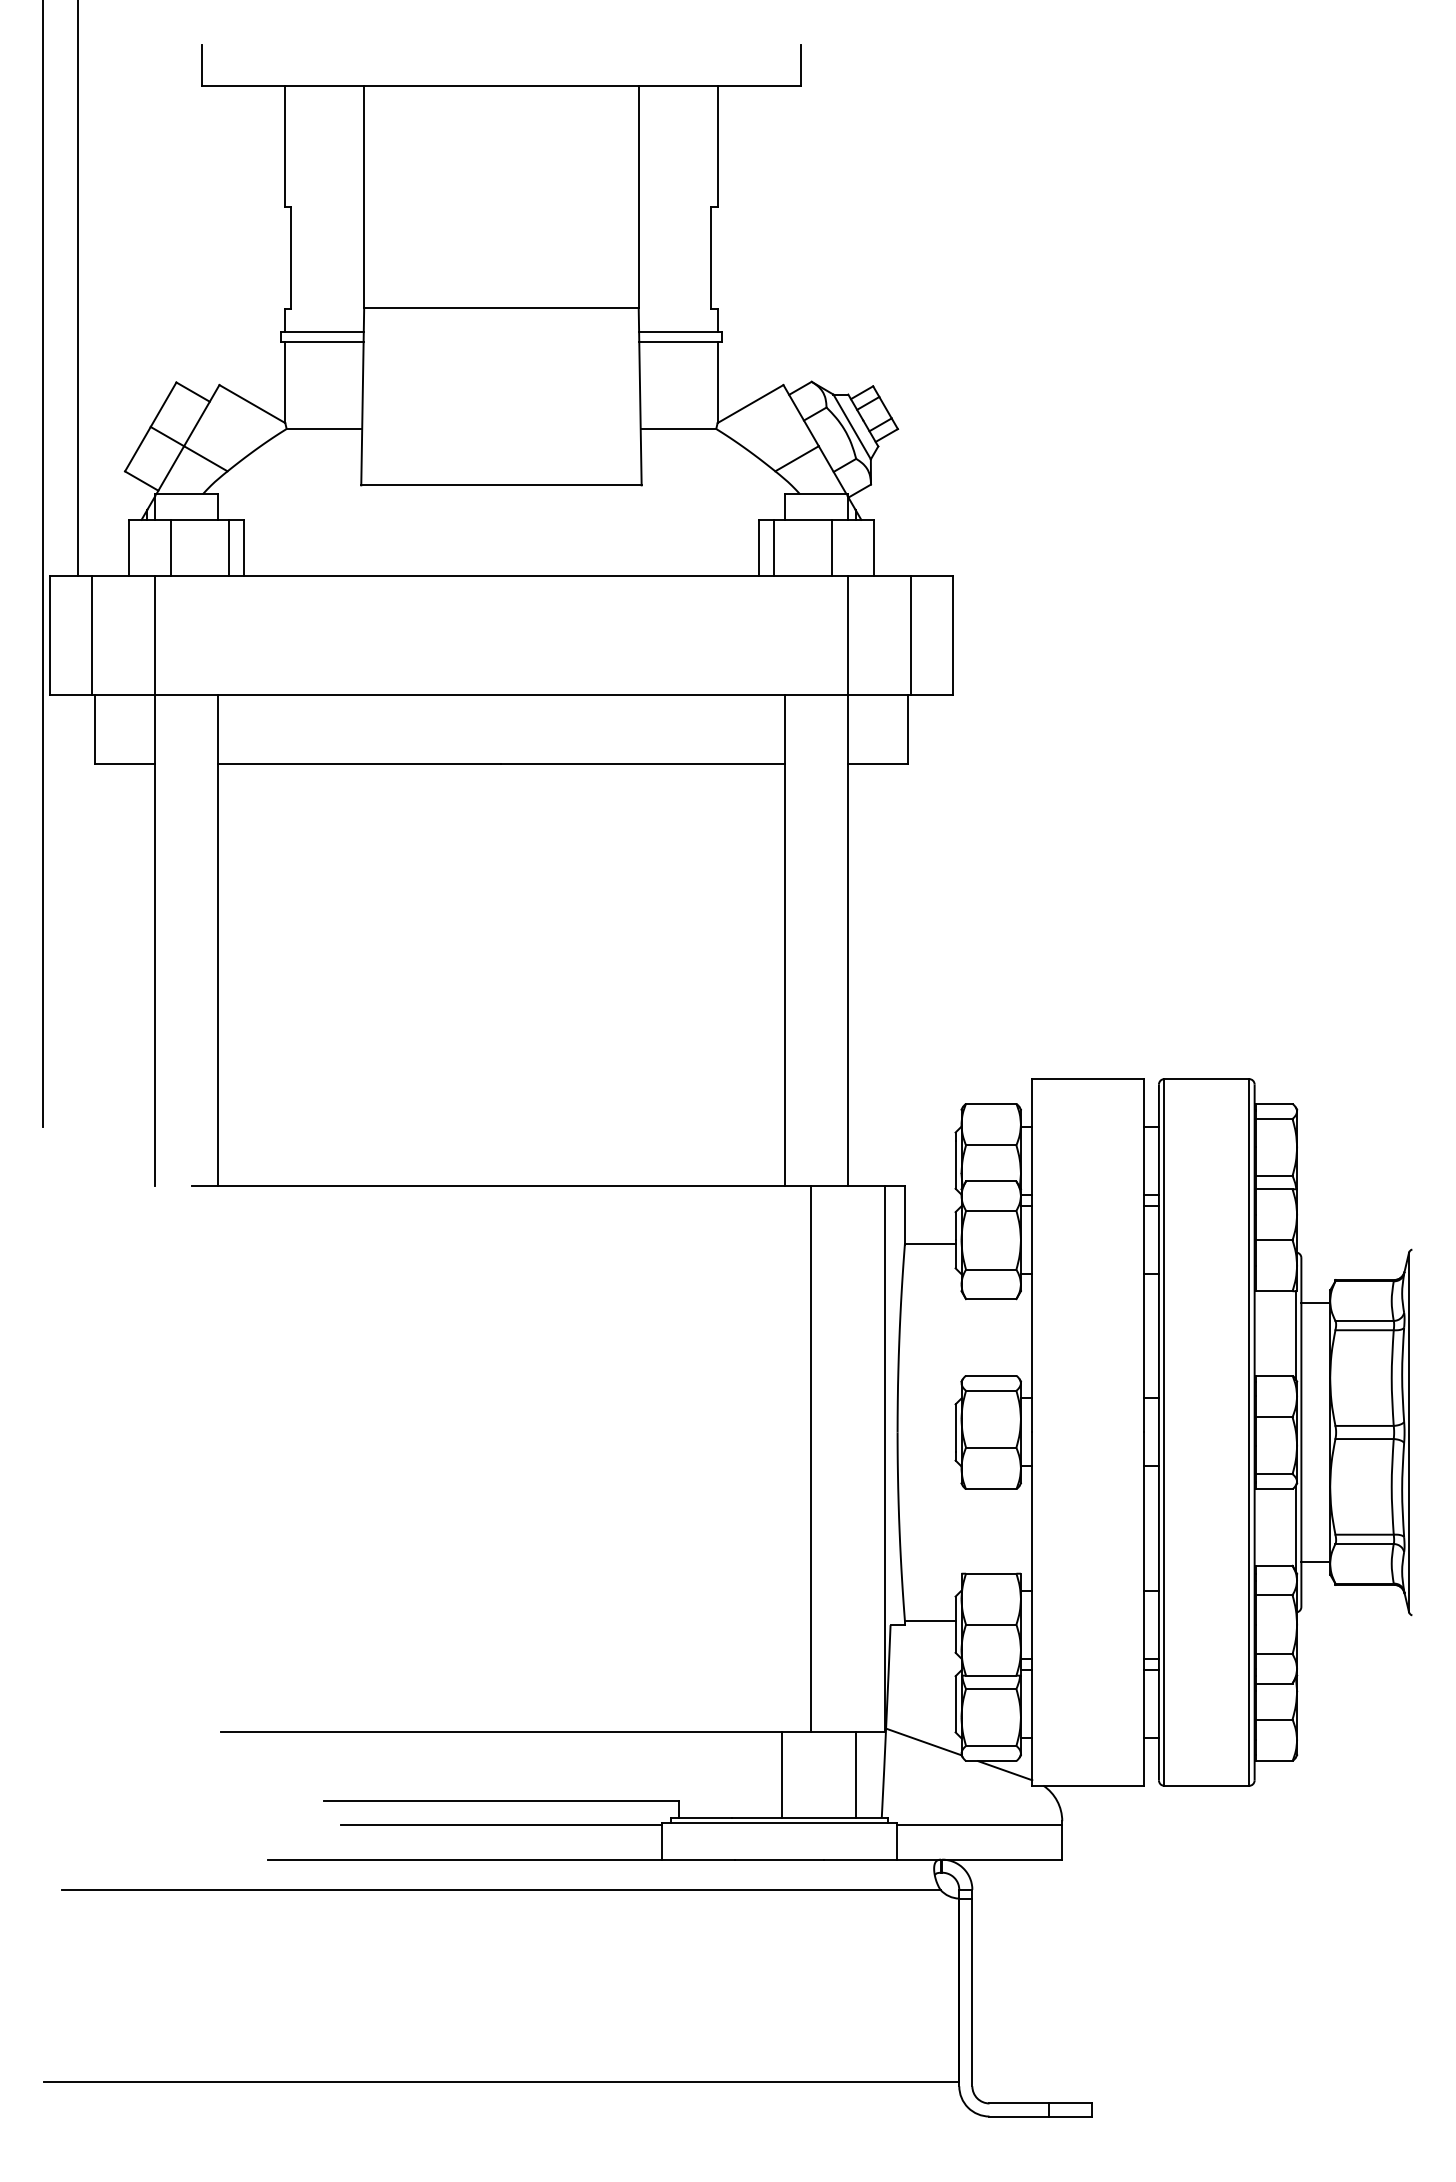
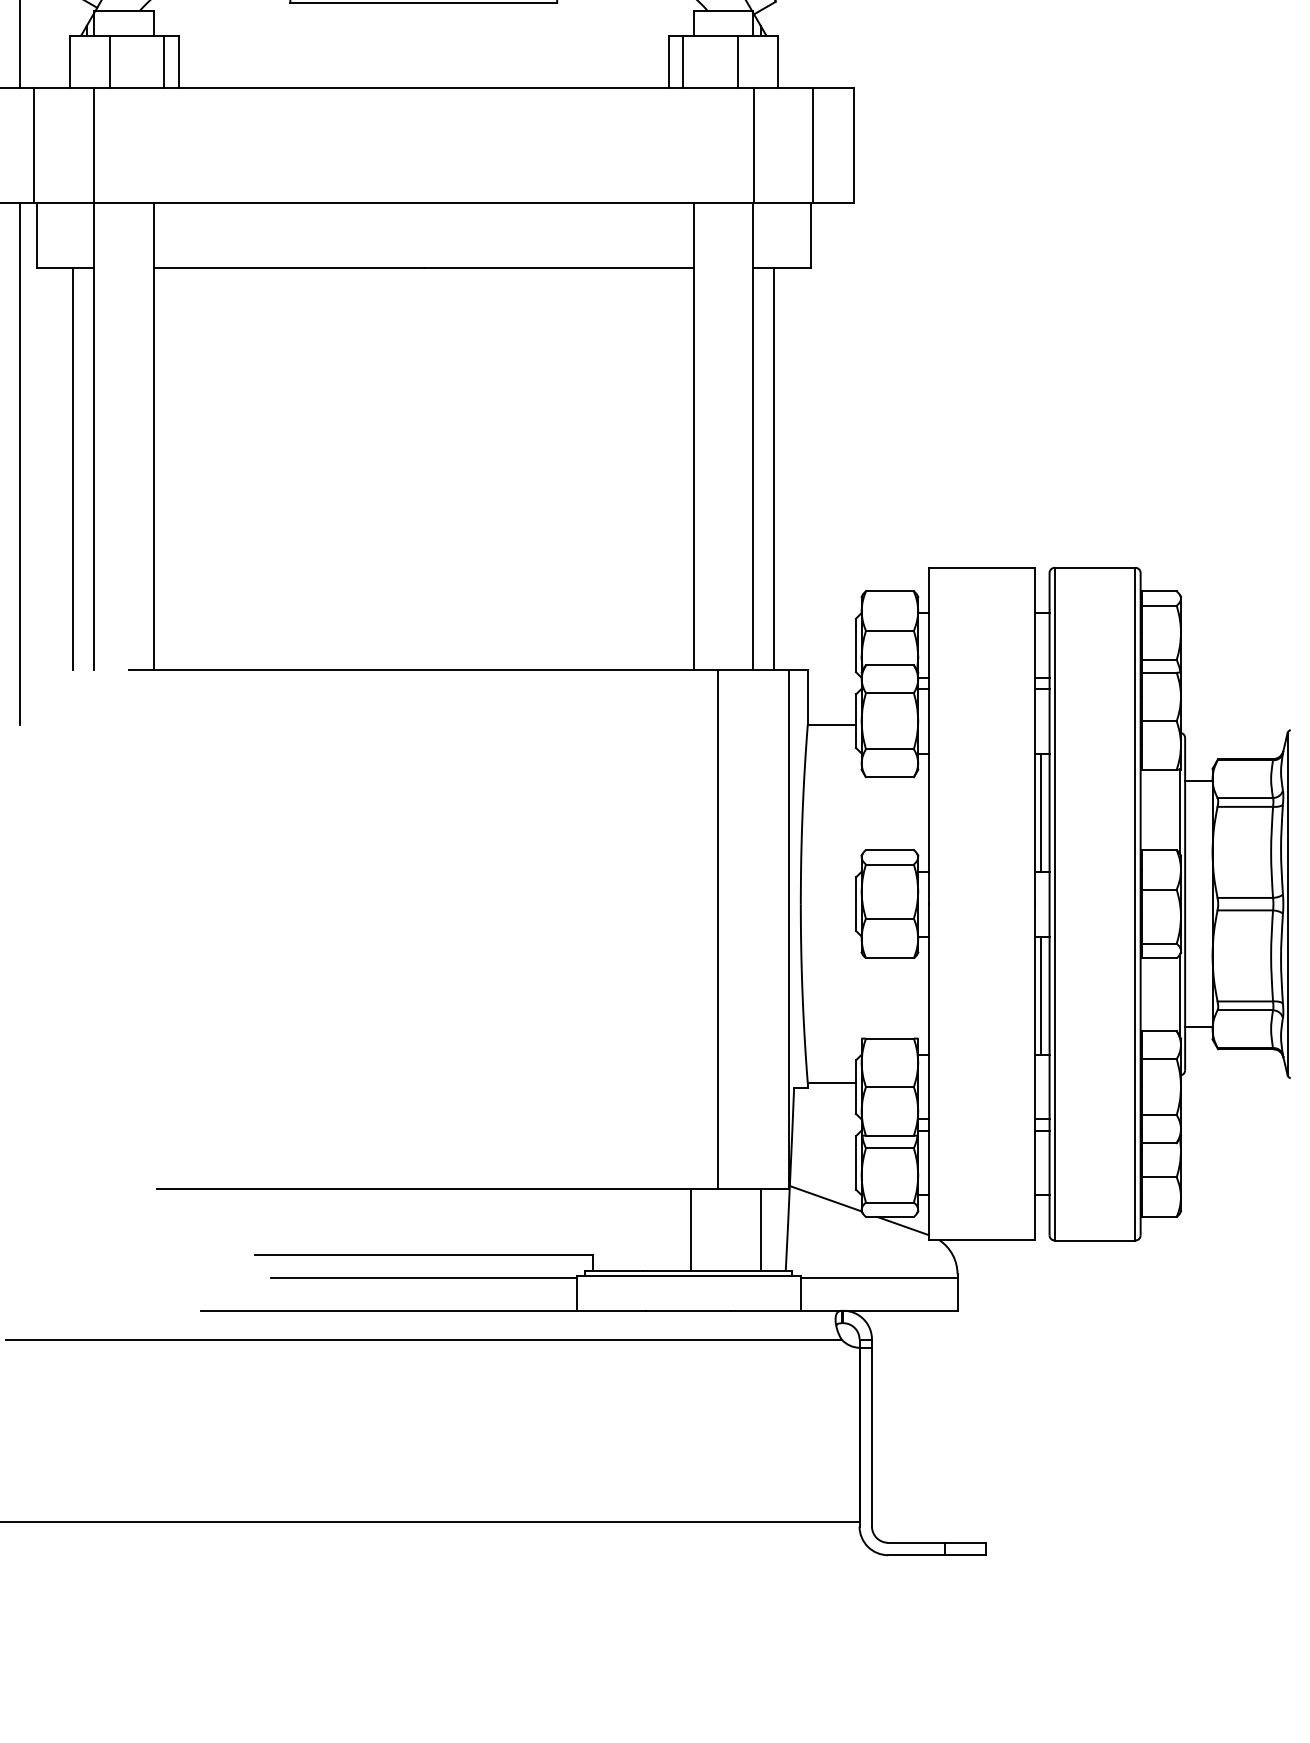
line: (77, 969) -> (20, 463), added
line: (133, 974) -> (73, 468), added
line: (869, 974) -> (774, 468), added
line: (1150, 1336) -> (1041, 812), added
line: (1150, 1528) -> (1041, 995), added

